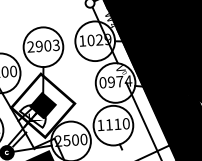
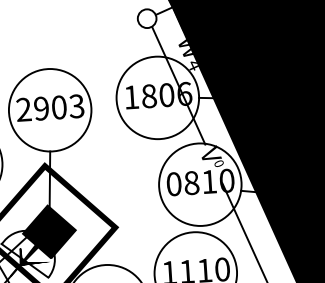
text: (99, 39) -> (166, 94), 1029 -> 1806
text: (119, 81) -> (208, 181), 0974 -> 0810

